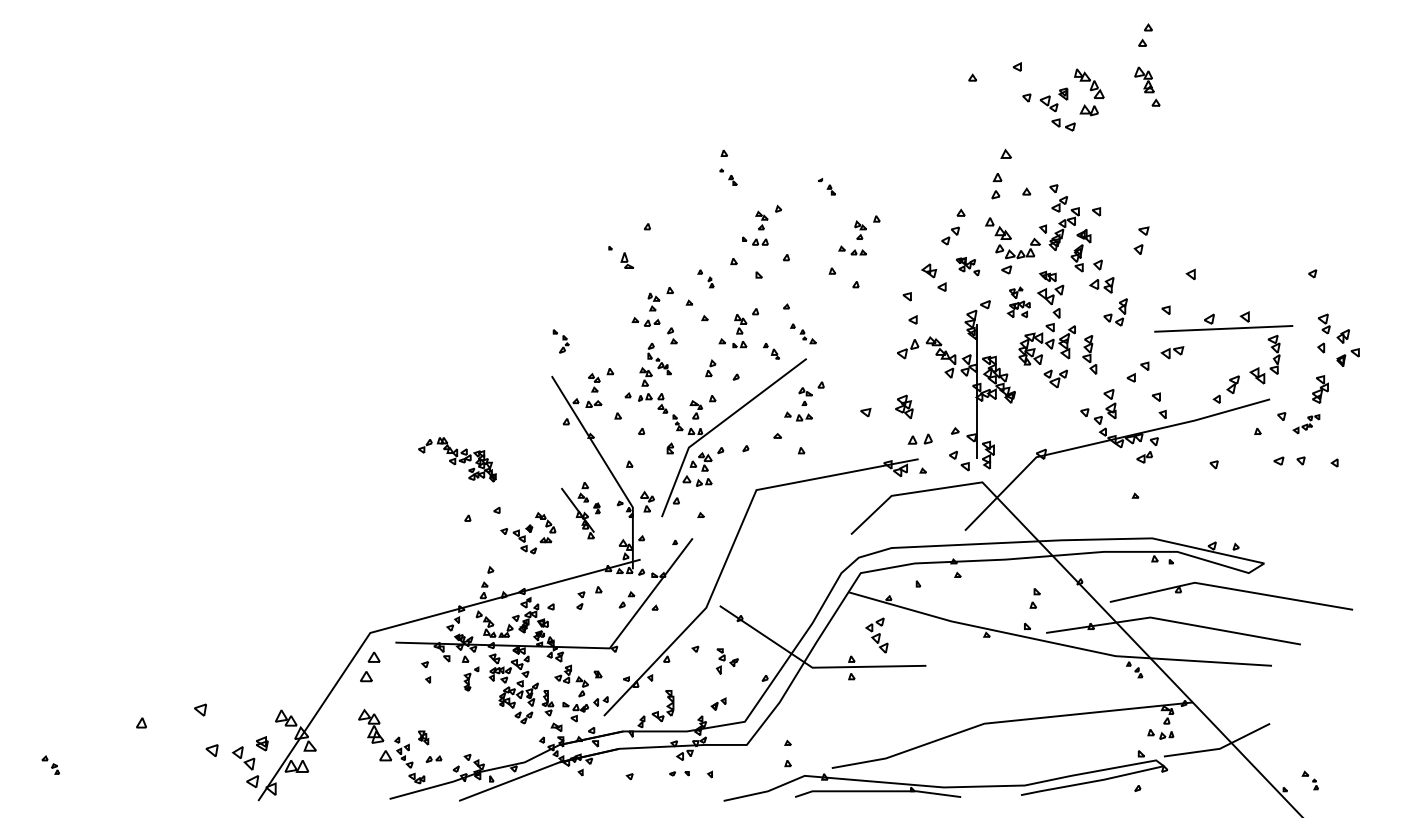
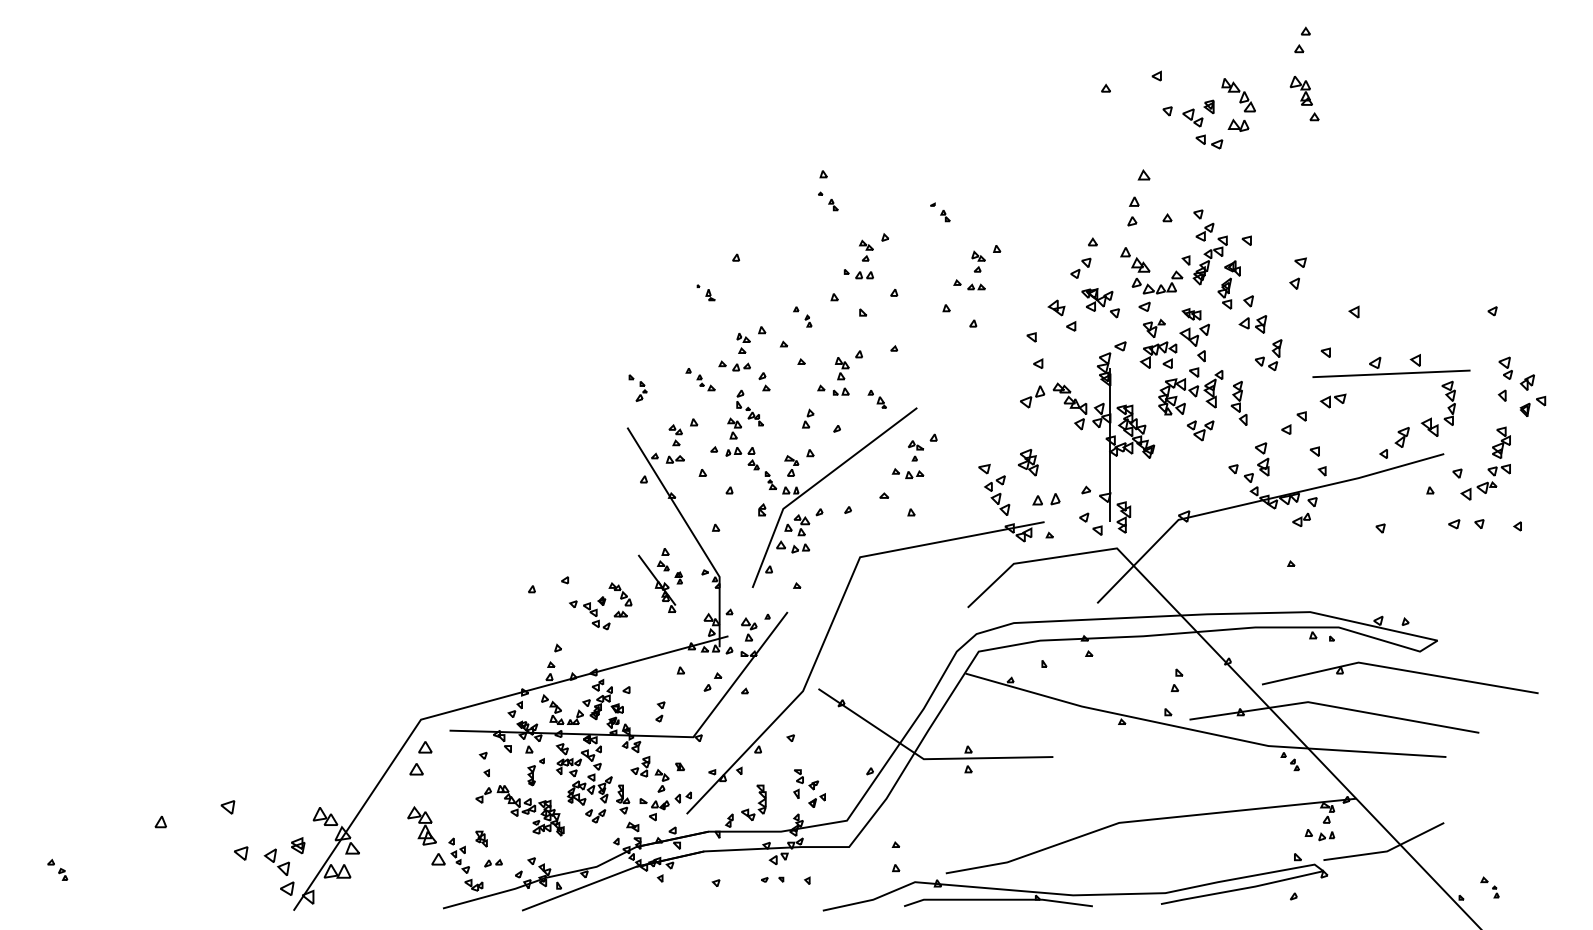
part: (620, 257) -> (705, 292), size x0.62
part: (967, 266) -> (1100, 303), size x1.43
part: (1018, 302) -> (1158, 343), size x1.43
part: (803, 333) -> (700, 379), moved
part: (1306, 424) -> (1485, 482), size x1.67
part: (456, 459) -> (519, 810), moved
part: (647, 501) -> (749, 629), moved
part: (580, 600) -> (660, 711), moved
part: (877, 635) -> (997, 495), moved
part: (727, 660) -> (806, 783), moved

